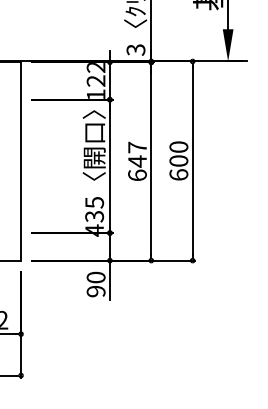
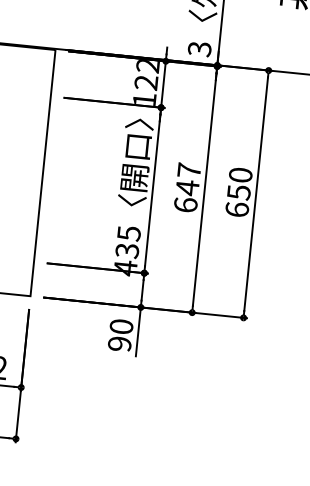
text: (178, 160) -> (238, 191), 600 -> 650

